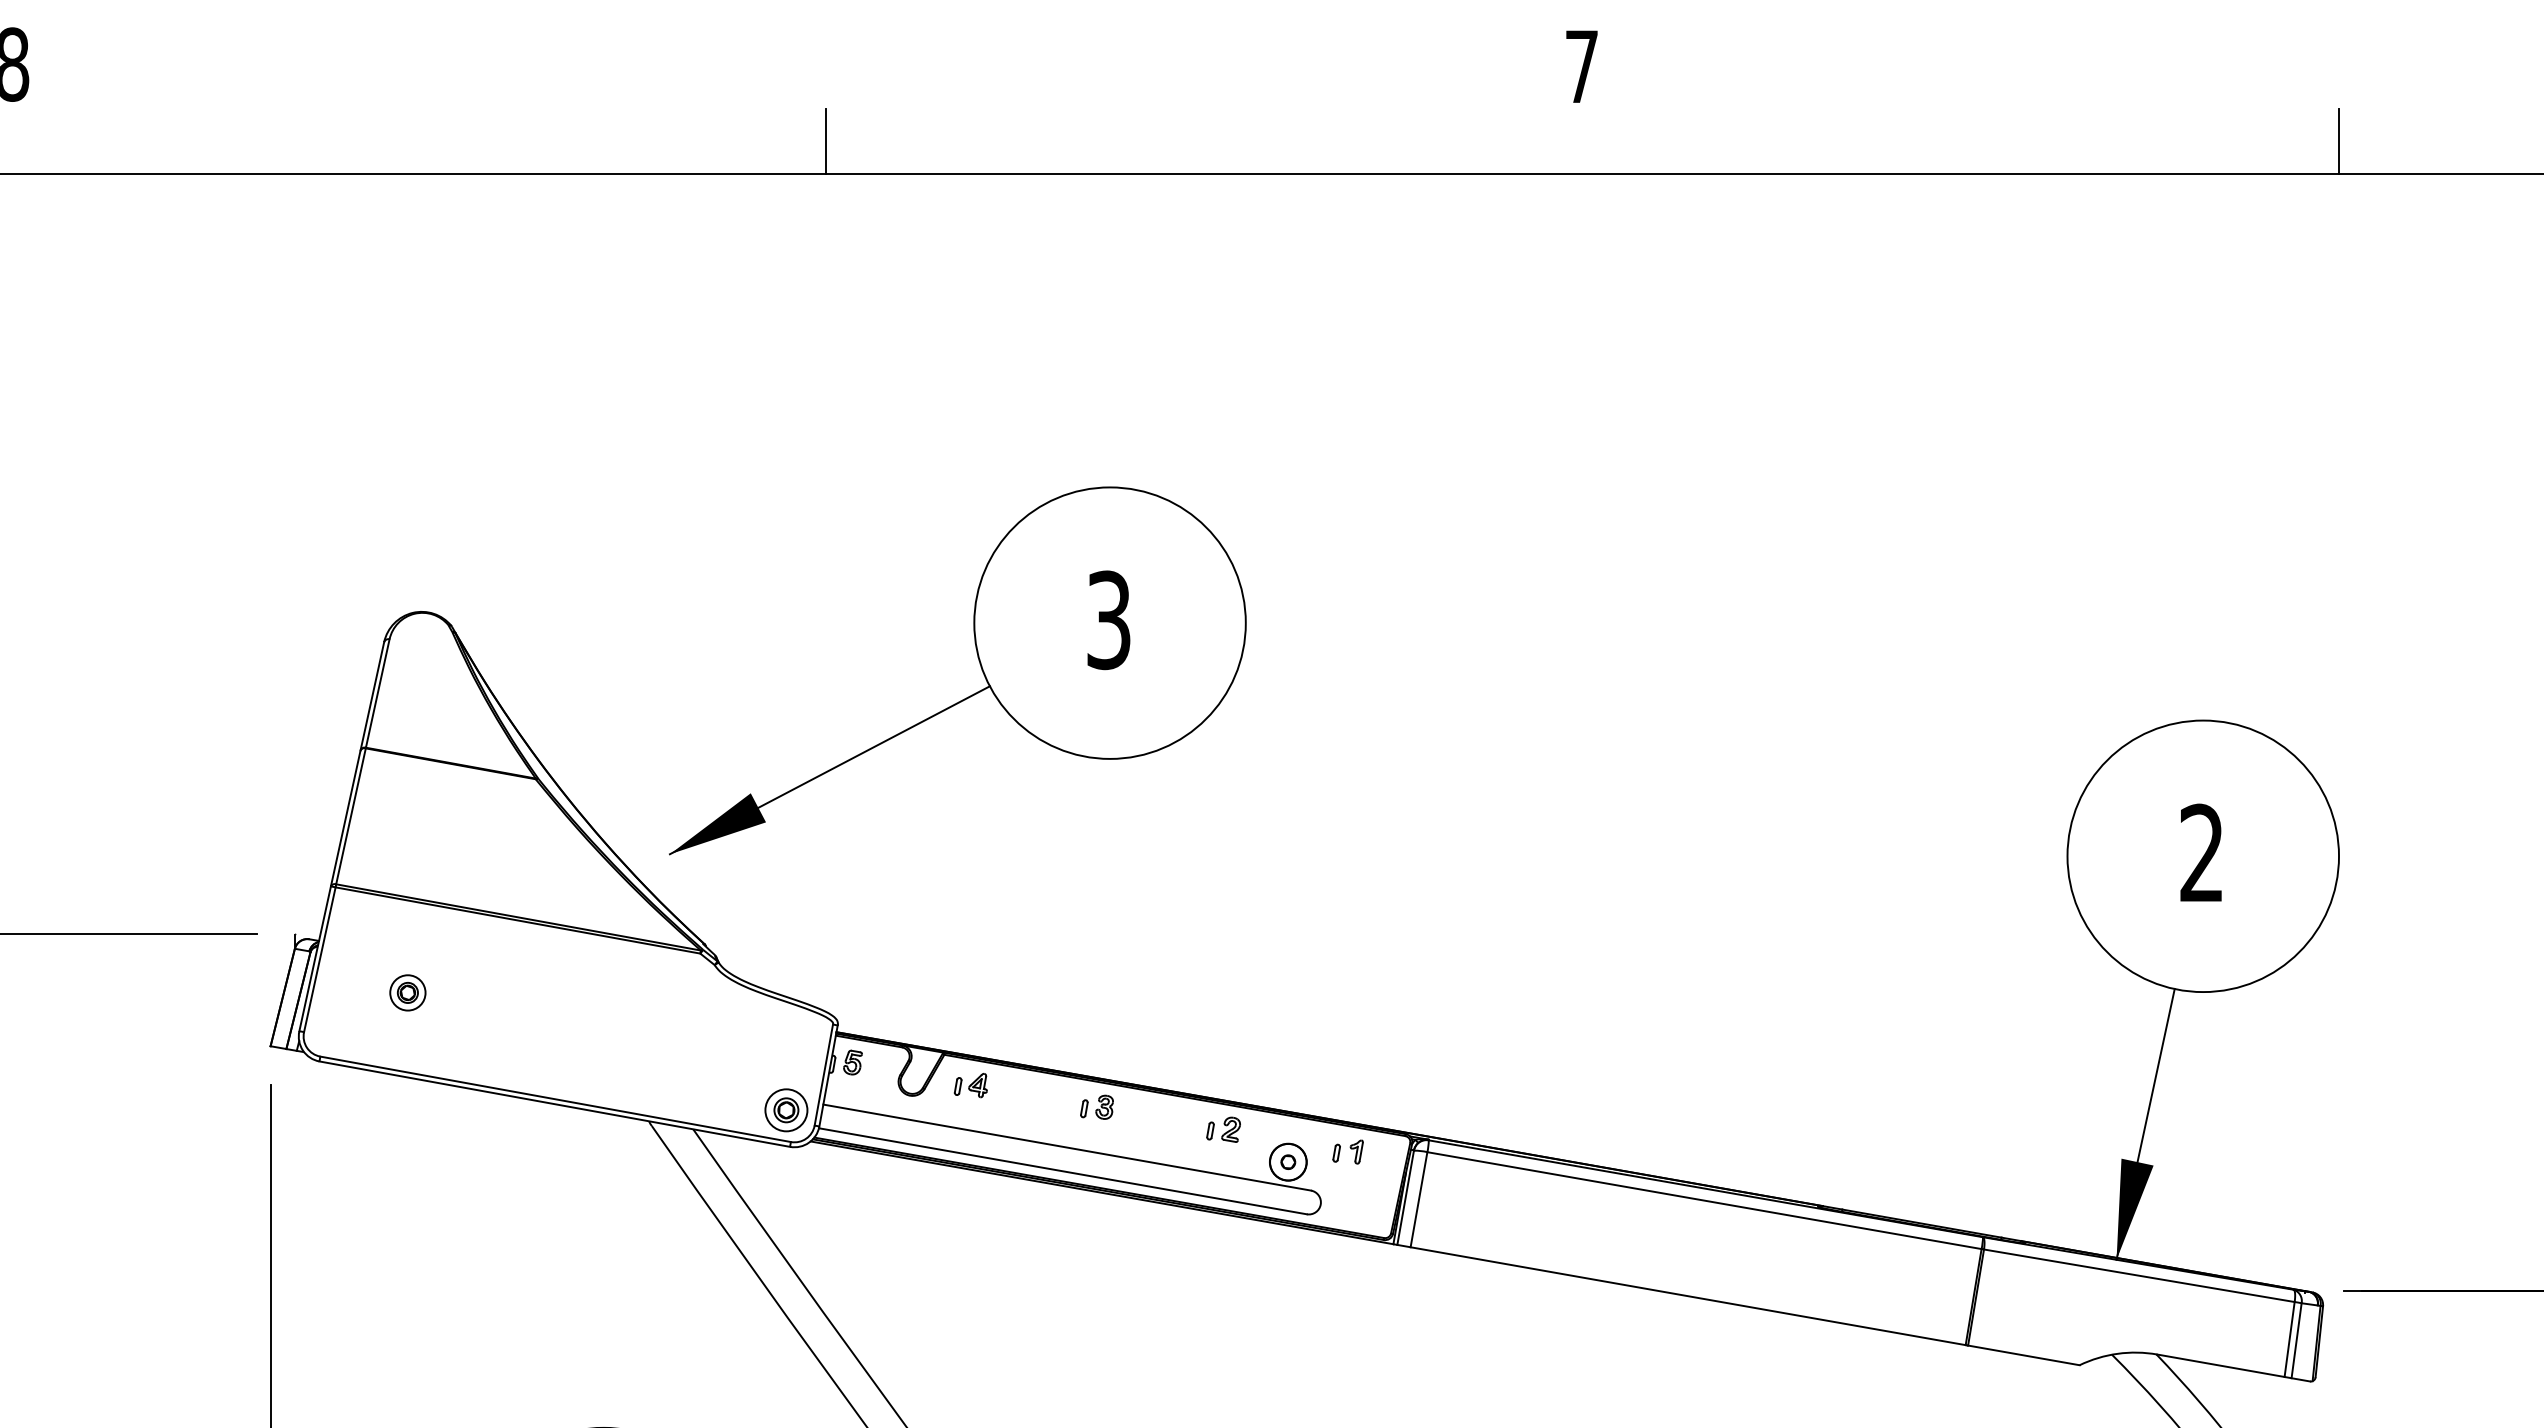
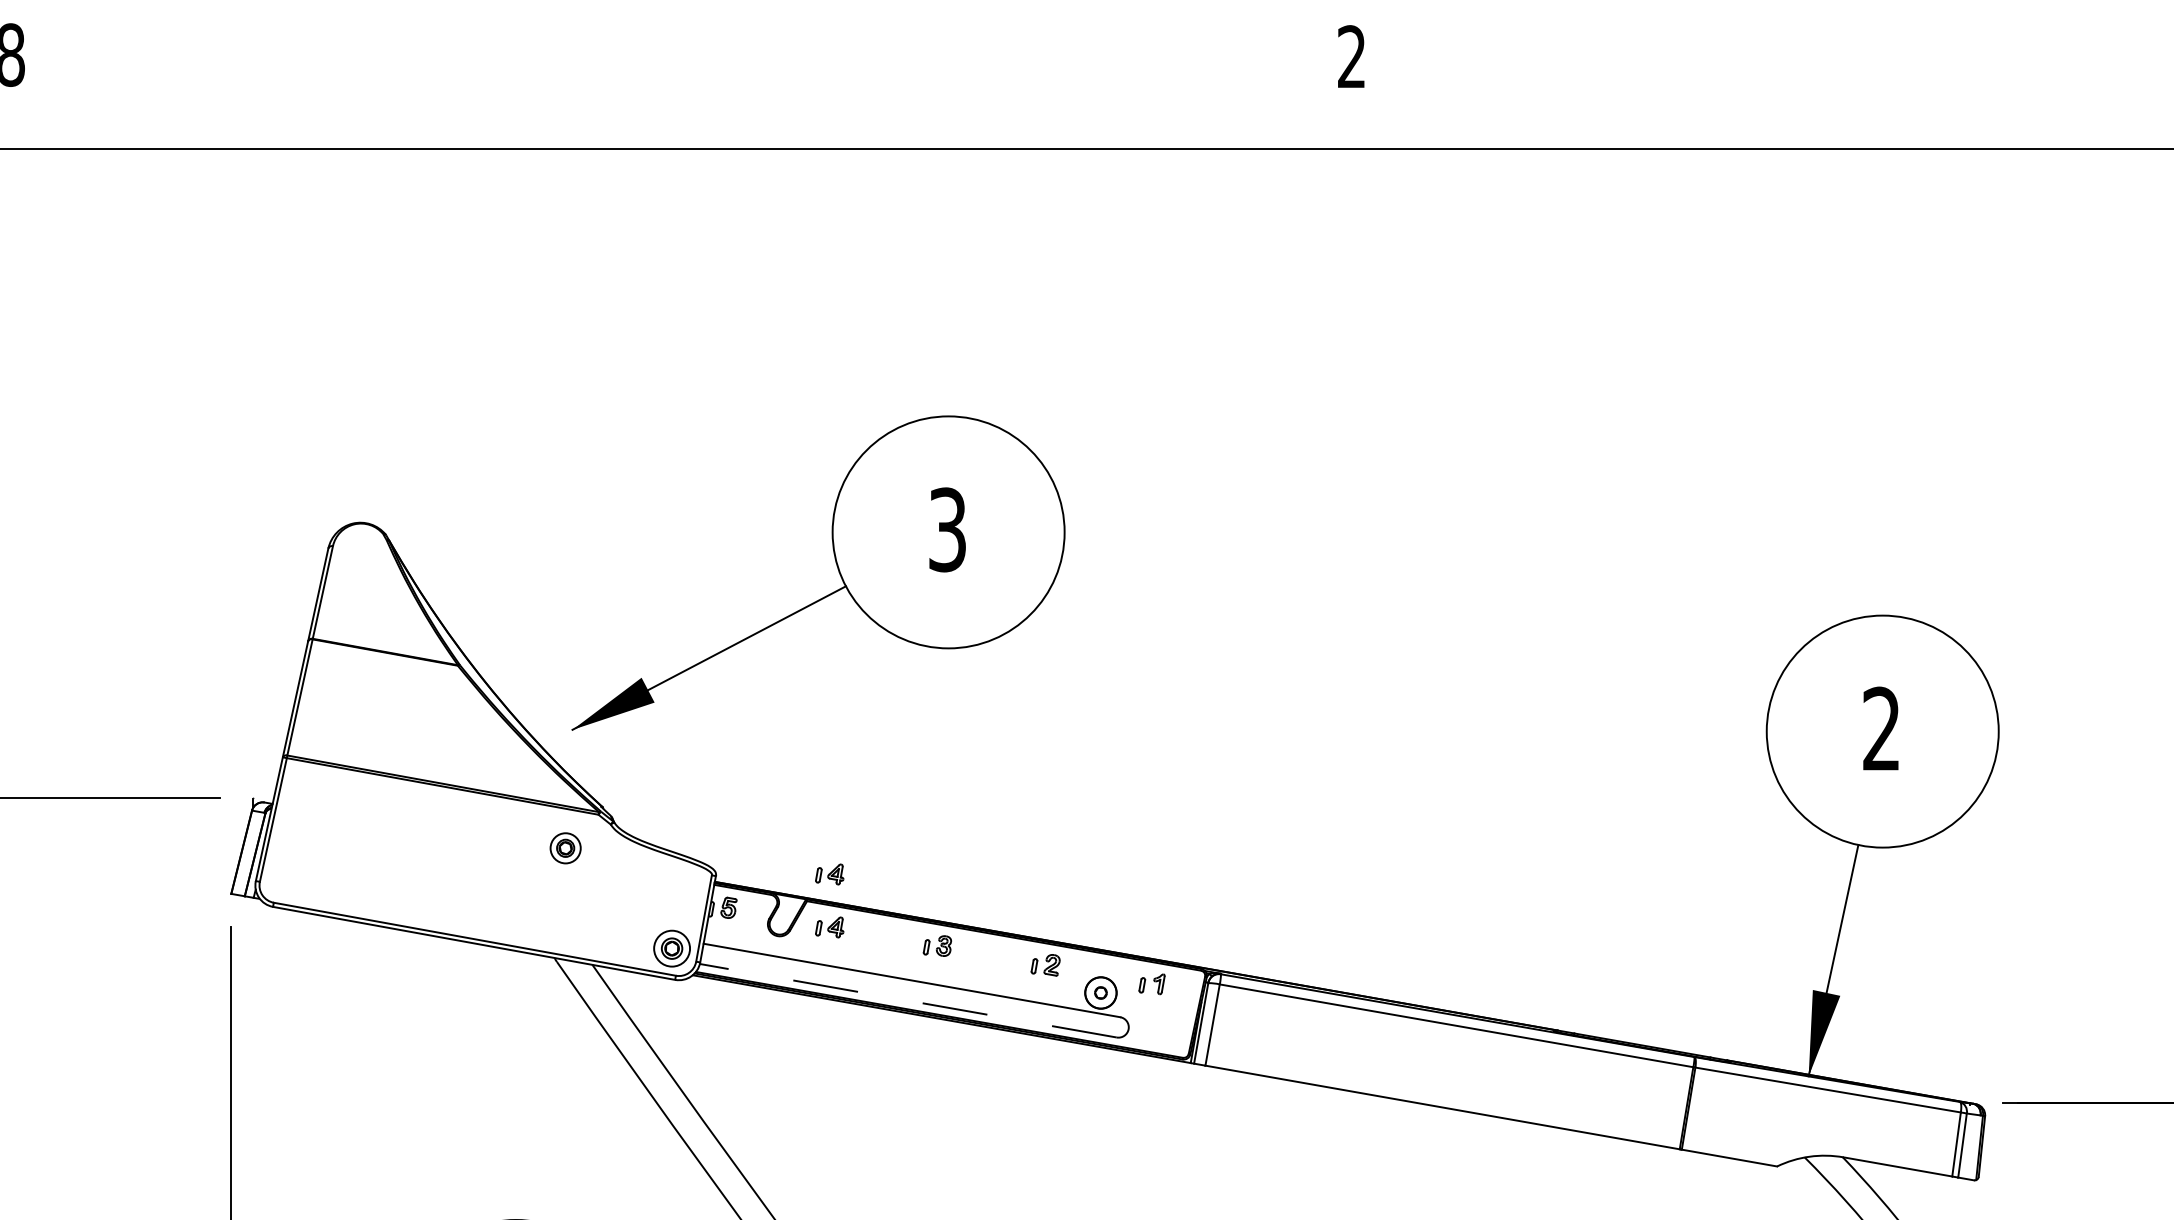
text: (1581, 65) -> (1351, 55), 7 -> 2
line: (825, 141) -> (705, 120), removed
line: (2339, 141) -> (1999, 120), removed
part: (407, 992) -> (565, 847), moved
part: (970, 1023) -> (829, 874), added
line: (1062, 1171) -> (907, 1000), solid -> dashed

